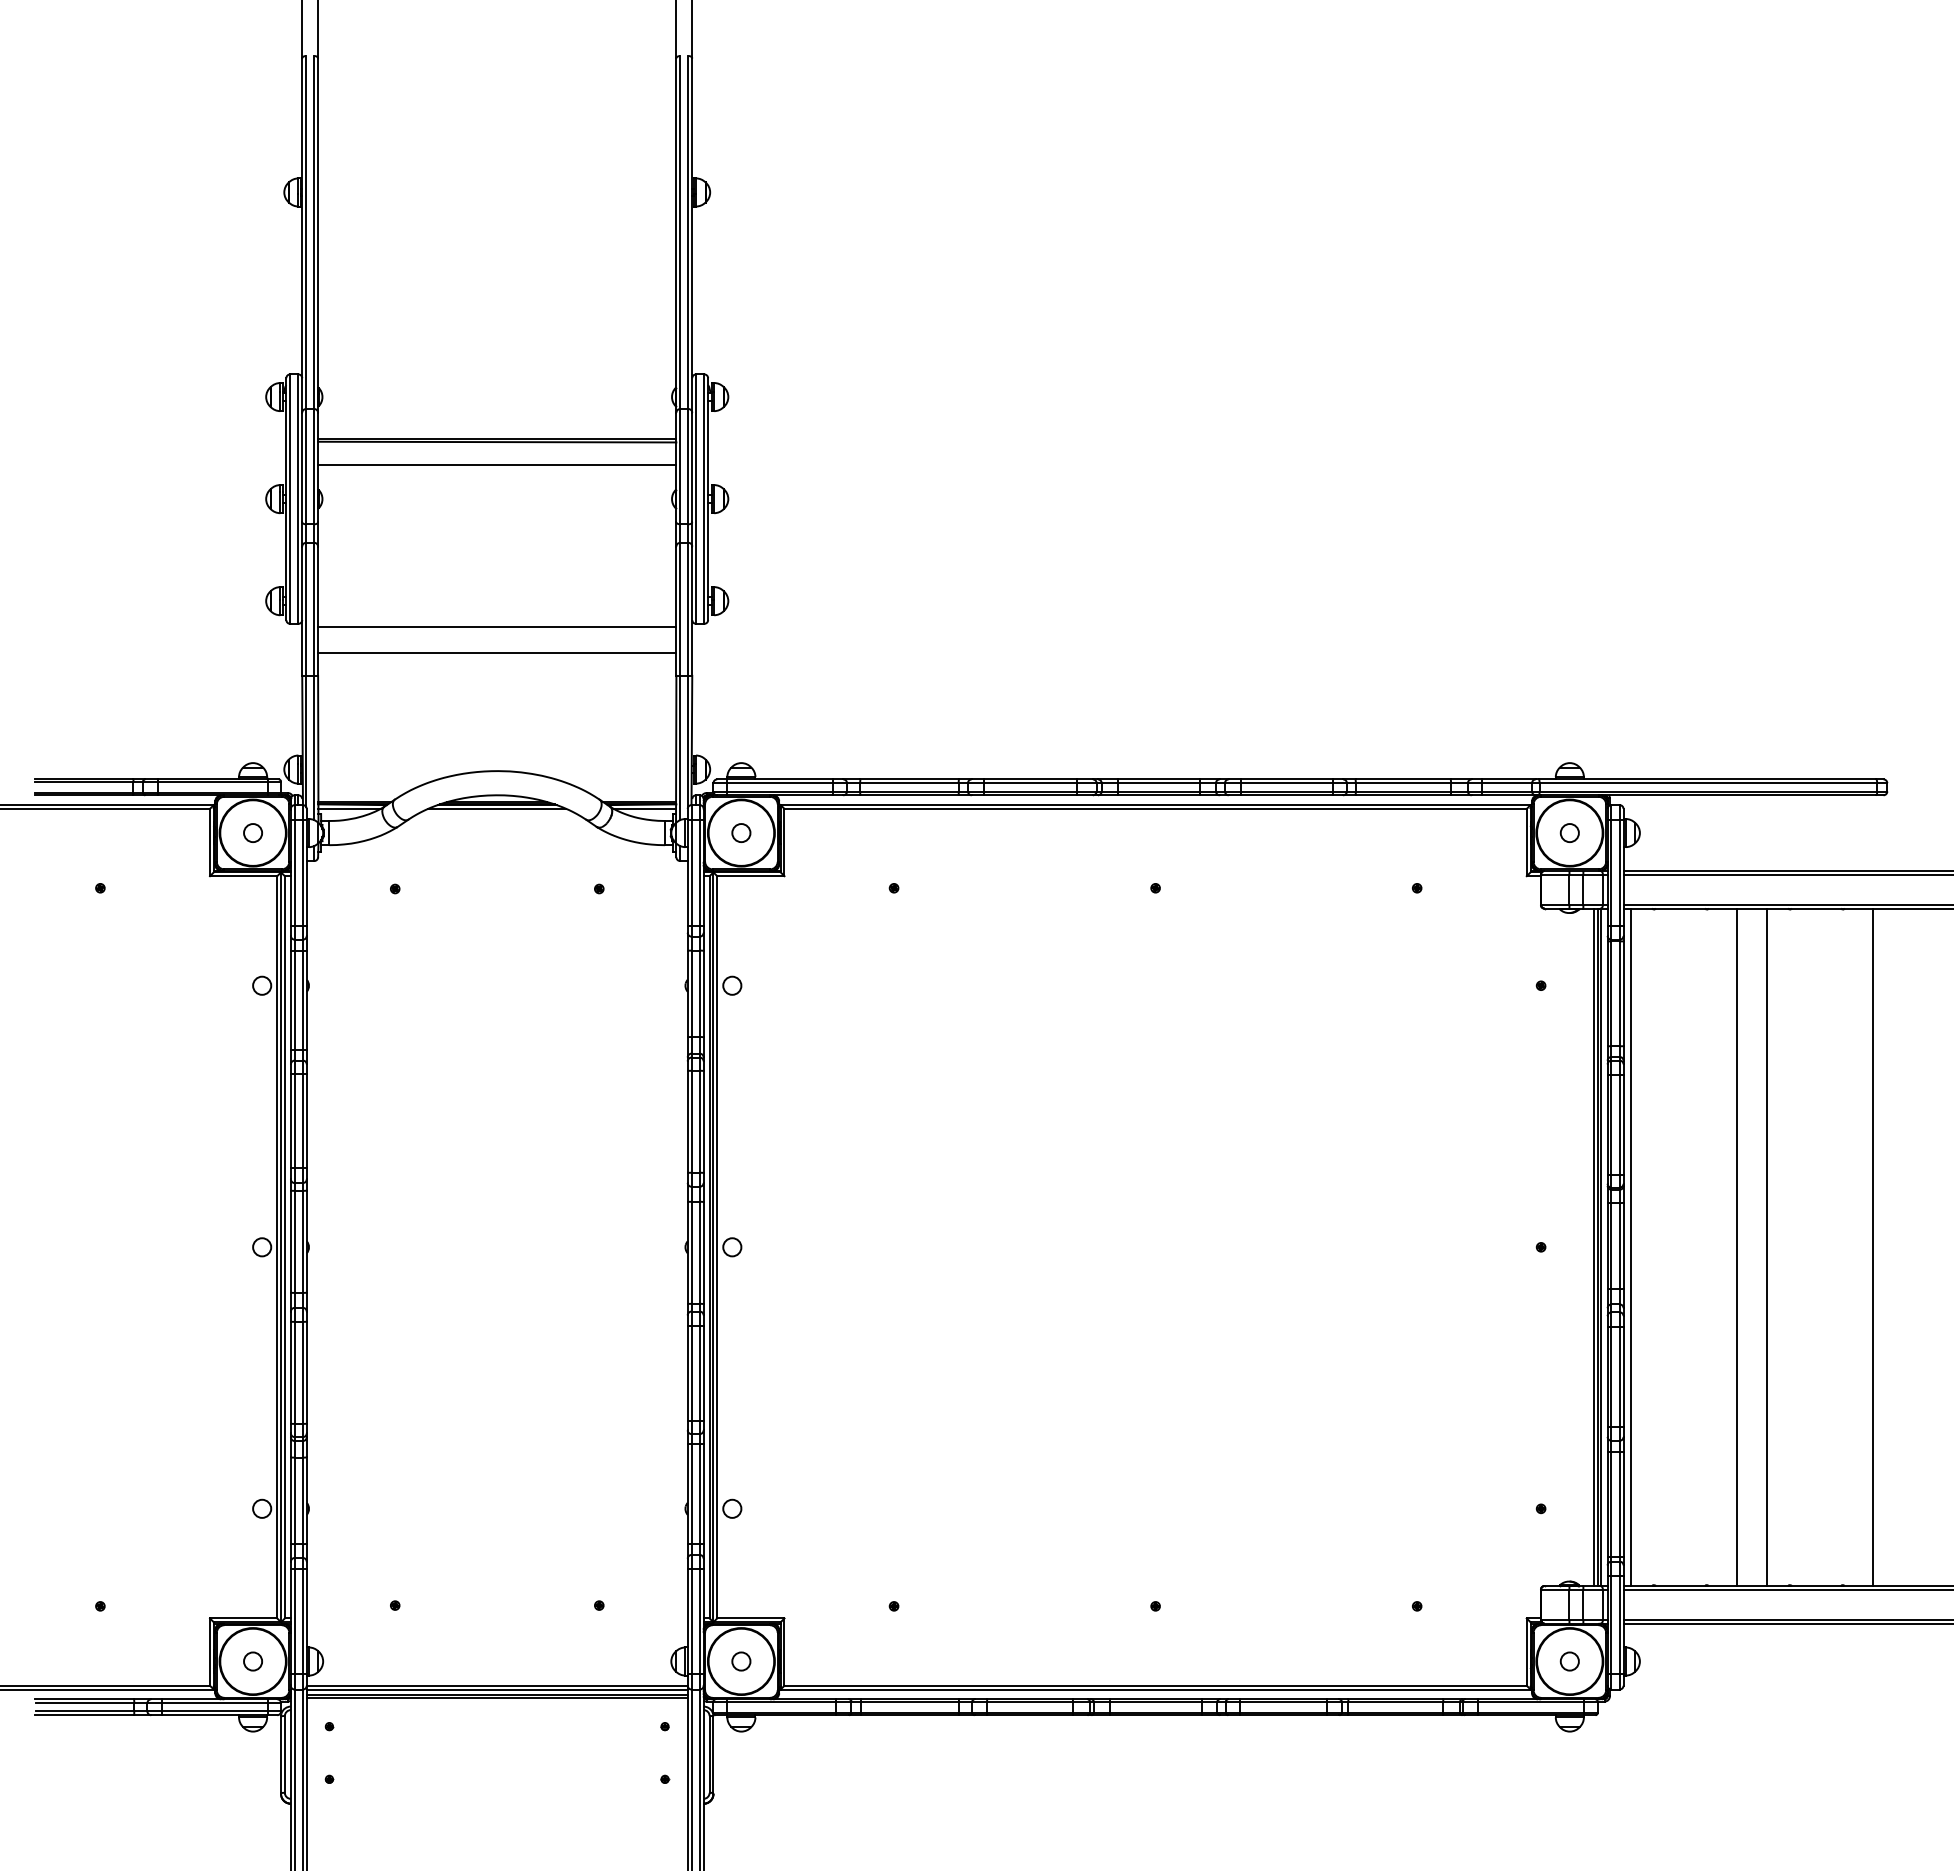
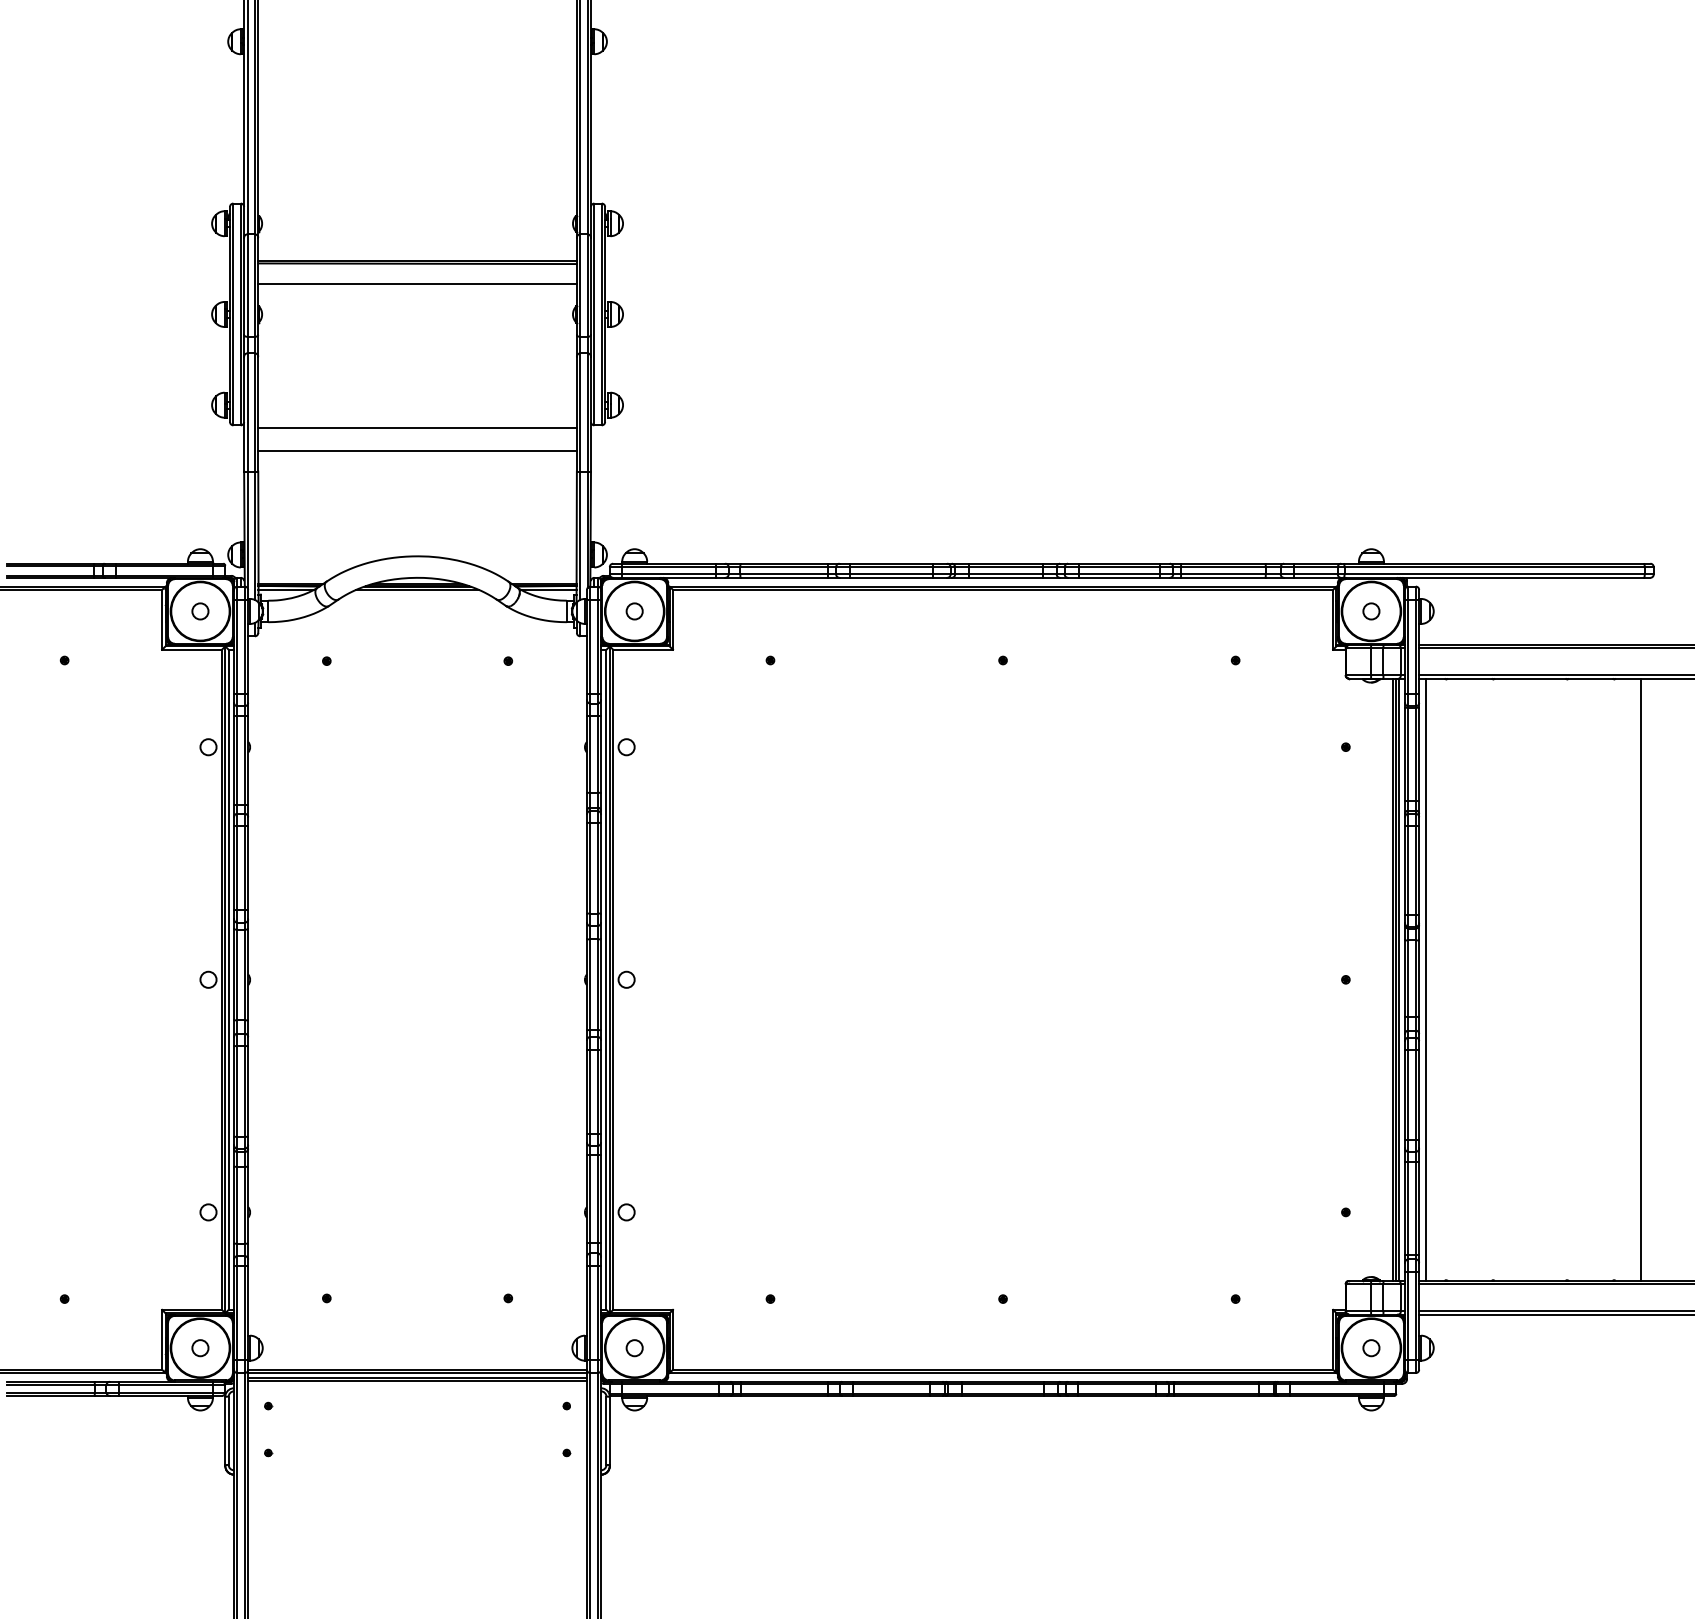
line: (1737, 1246) -> (1520, 979), removed
line: (1767, 1246) -> (1547, 979), removed

